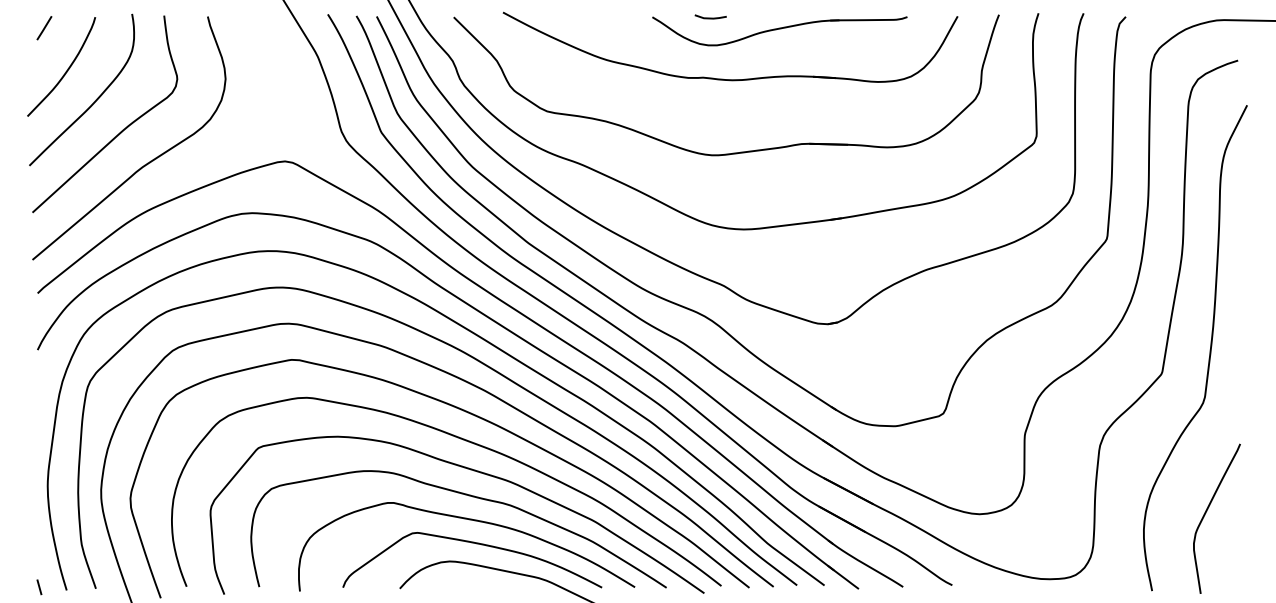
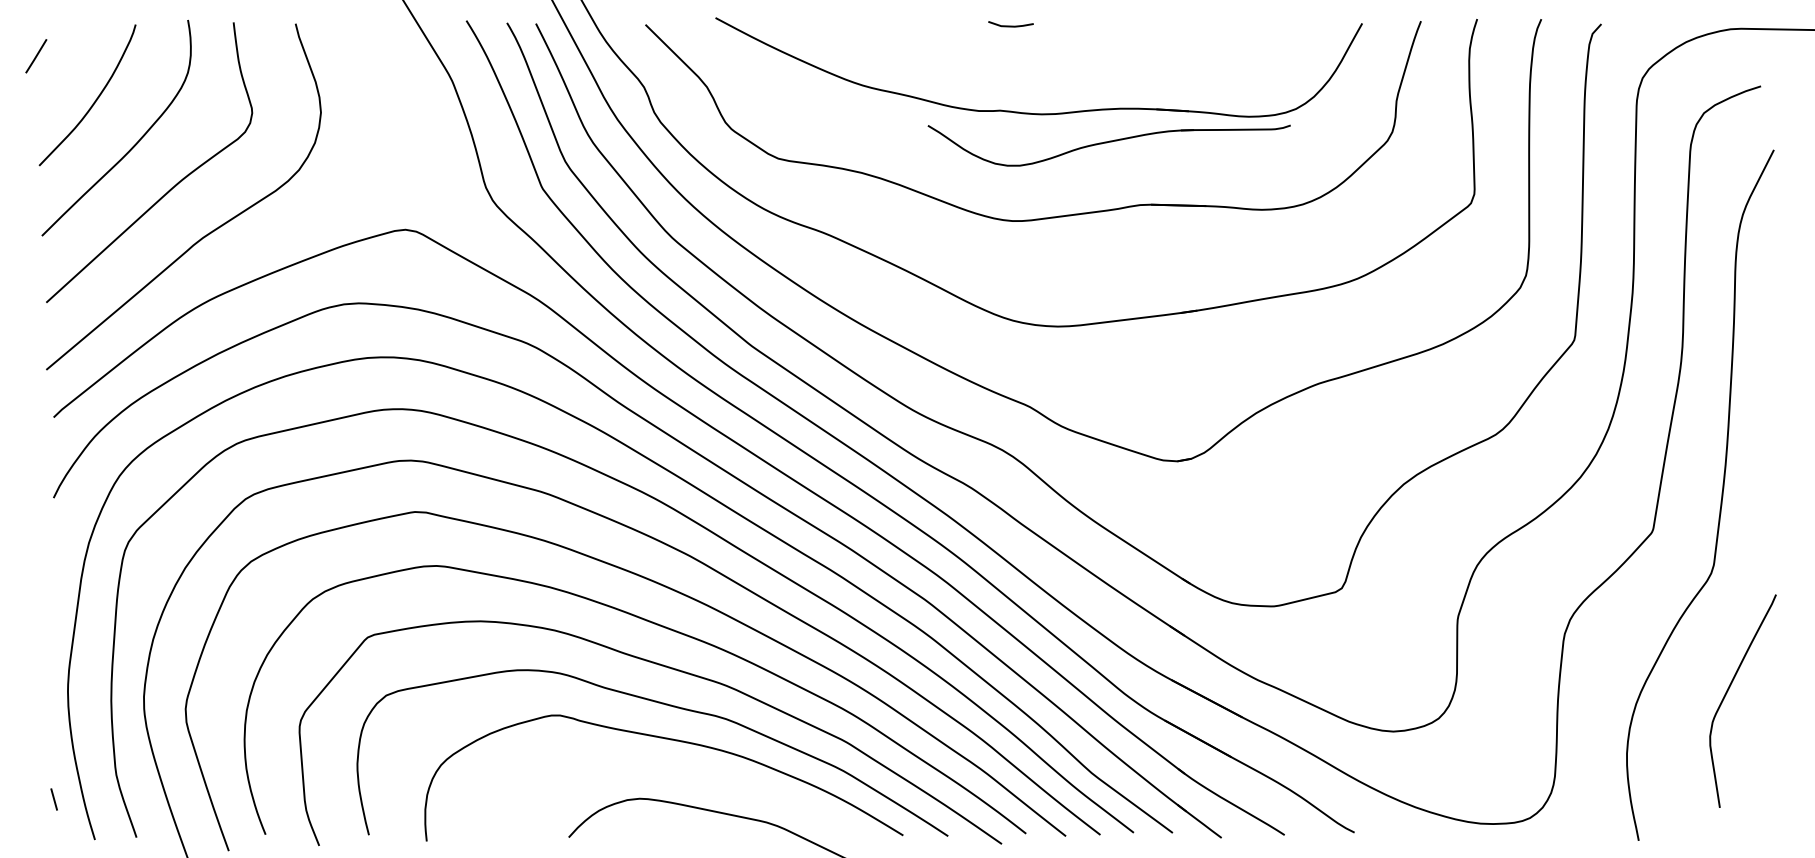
line: (44, 28) -> (36, 56), moved
part: (779, 31) -> (1108, 145), moved
curve: (1206, 513) -> (1727, 693), moved
curve: (474, 543) -> (674, 773), removed
line: (38, 587) -> (53, 799), moved

